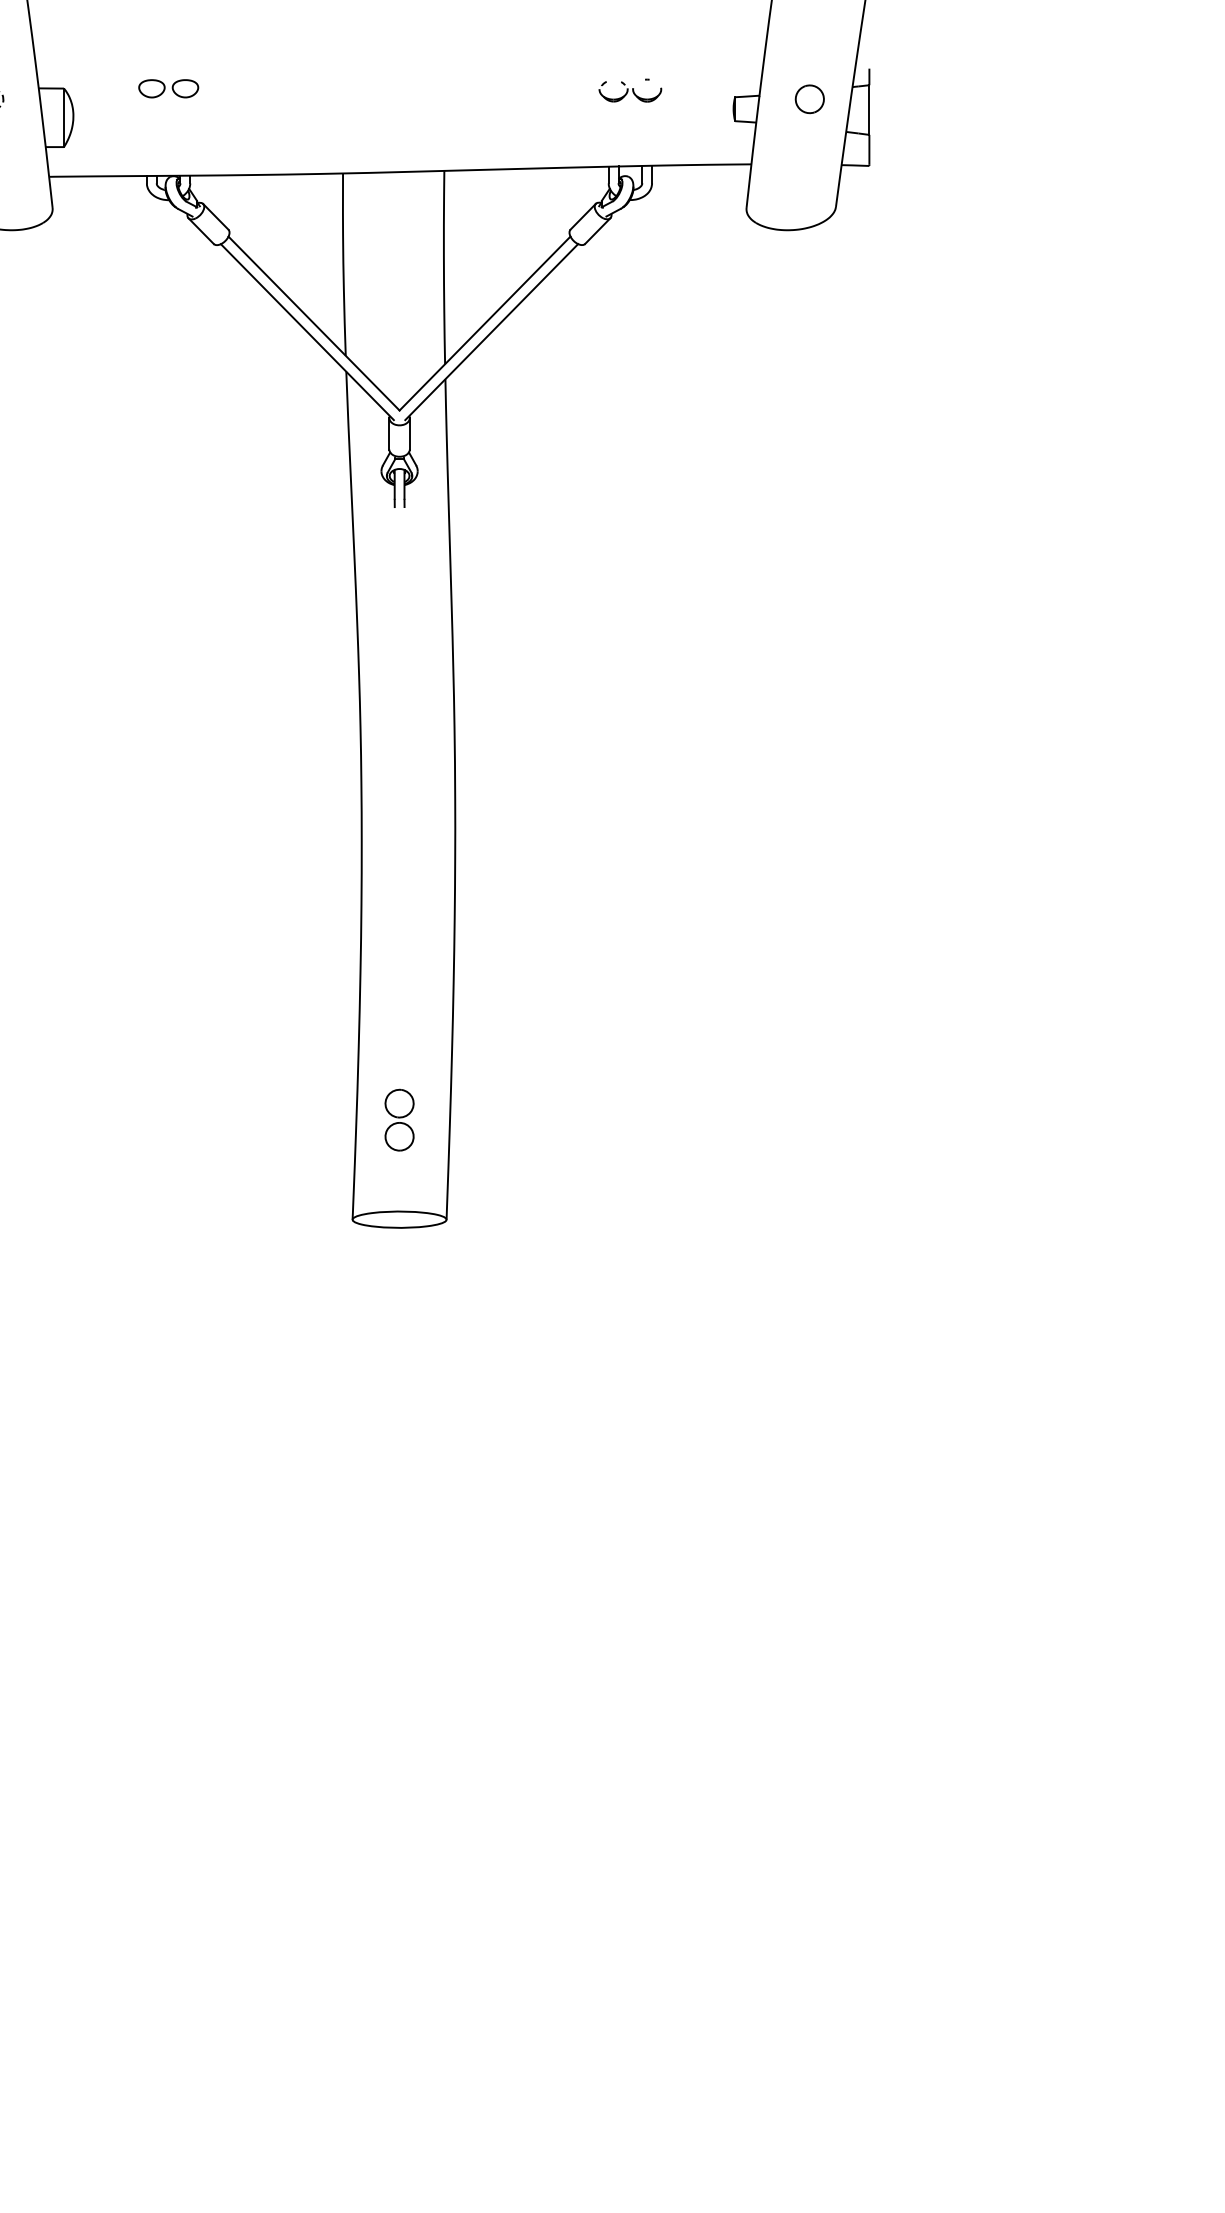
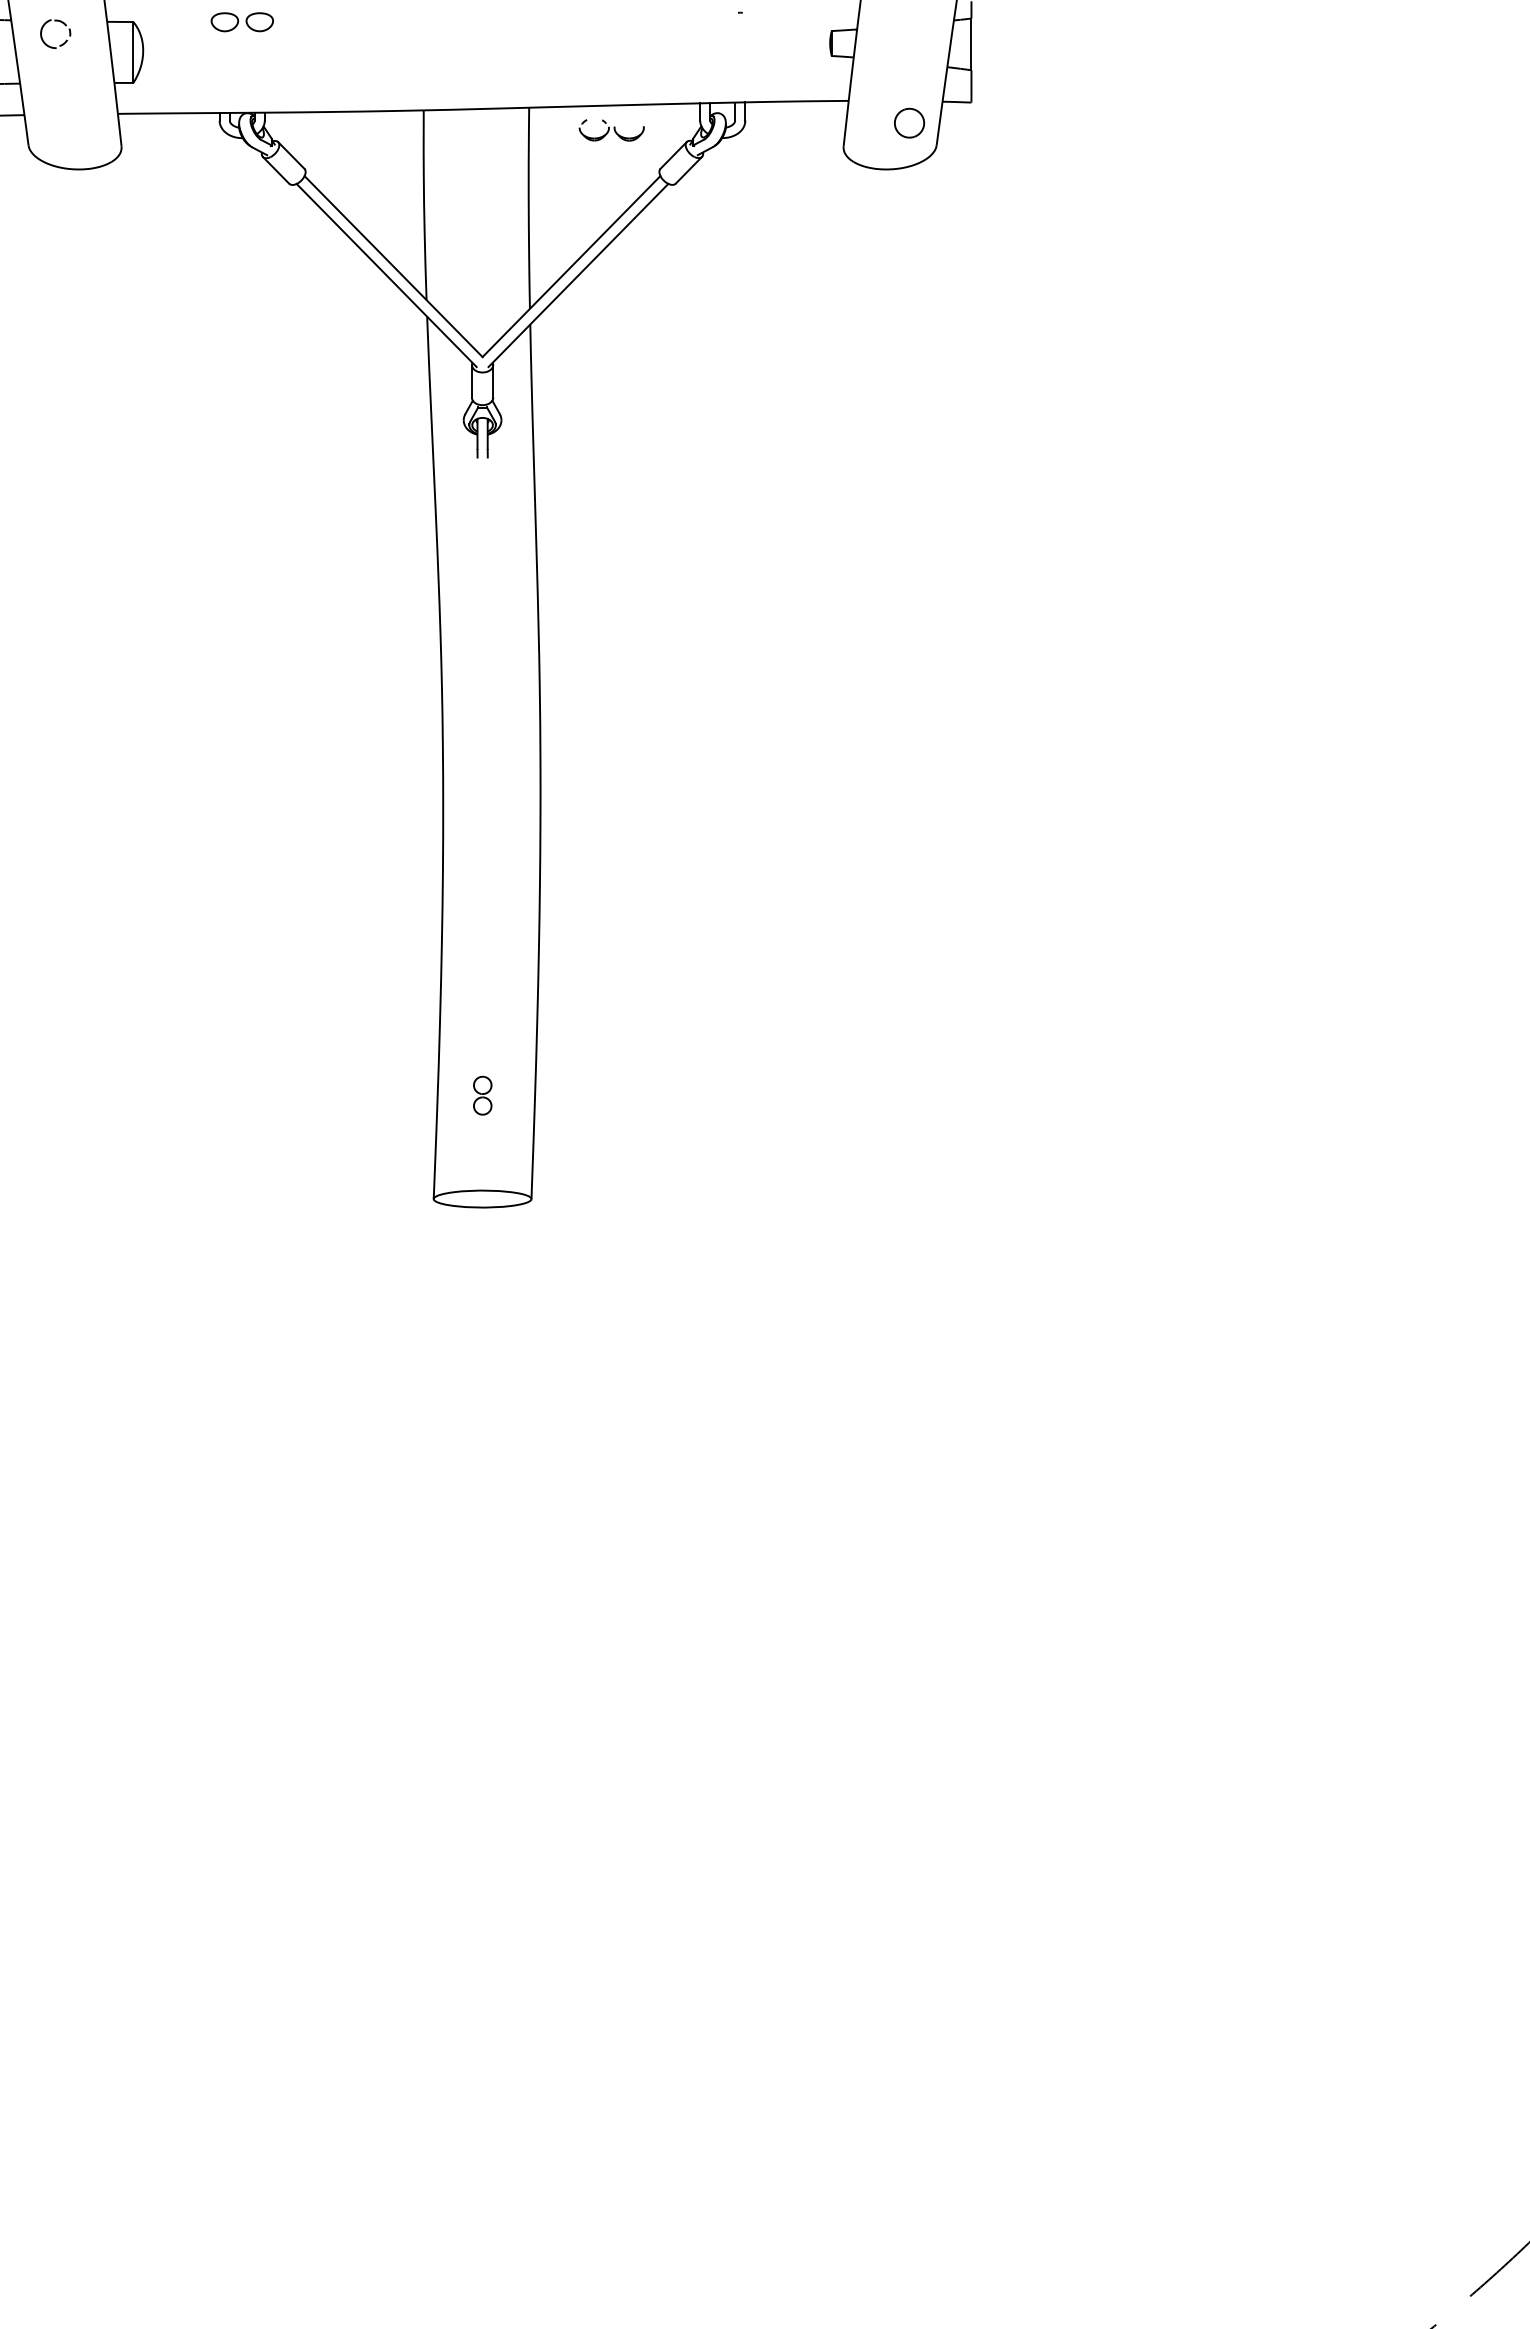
part: (630, 91) -> (611, 130), moved
part: (809, 98) -> (909, 122), moved
part: (399, 1120) -> (482, 1095), size x0.6

